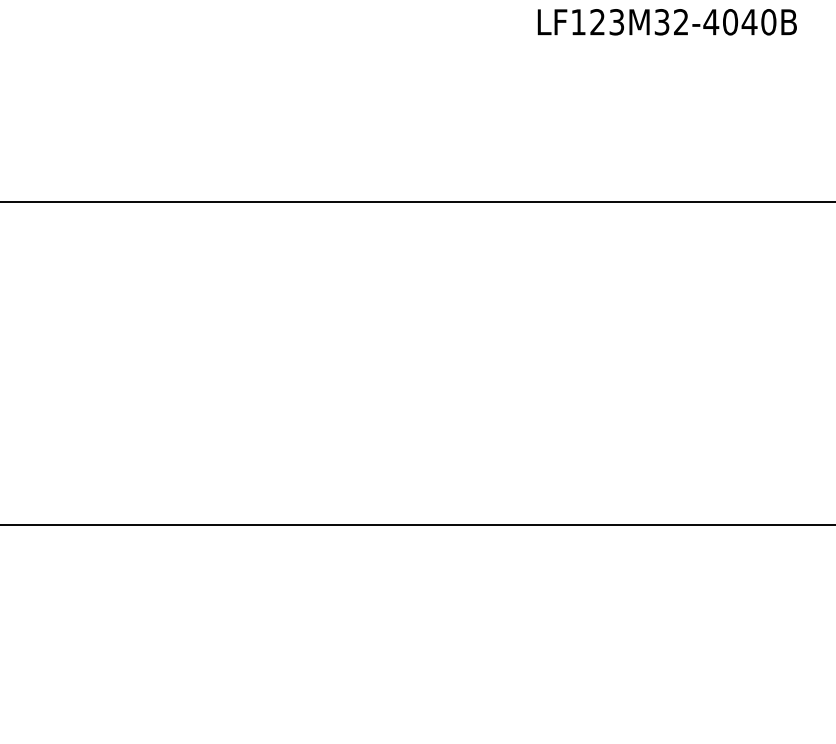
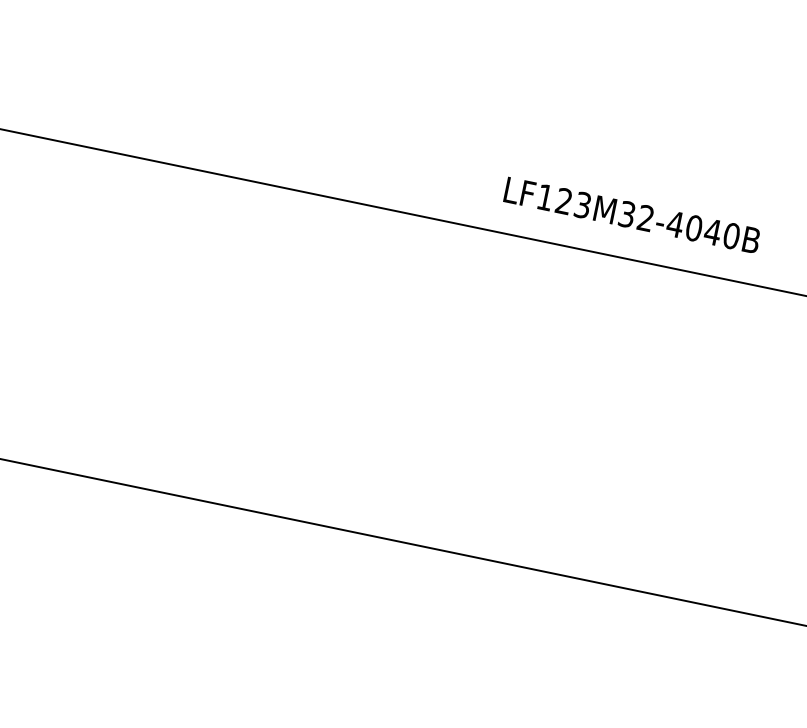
text: (666, 22) -> (631, 215), moved

